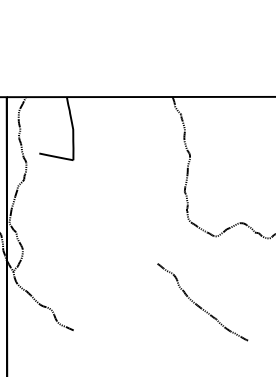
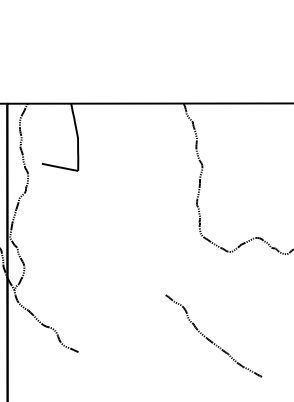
curve: (199, 305) -> (210, 339), moved

